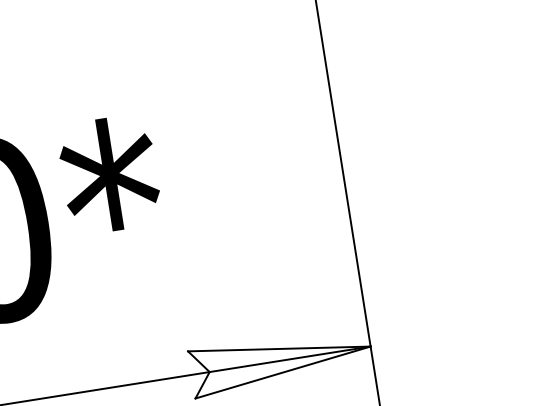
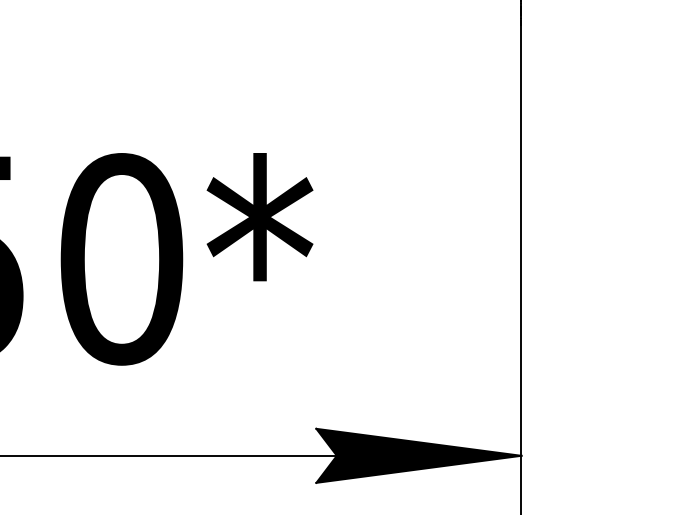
fill: (280, 360) -> (418, 455), added

